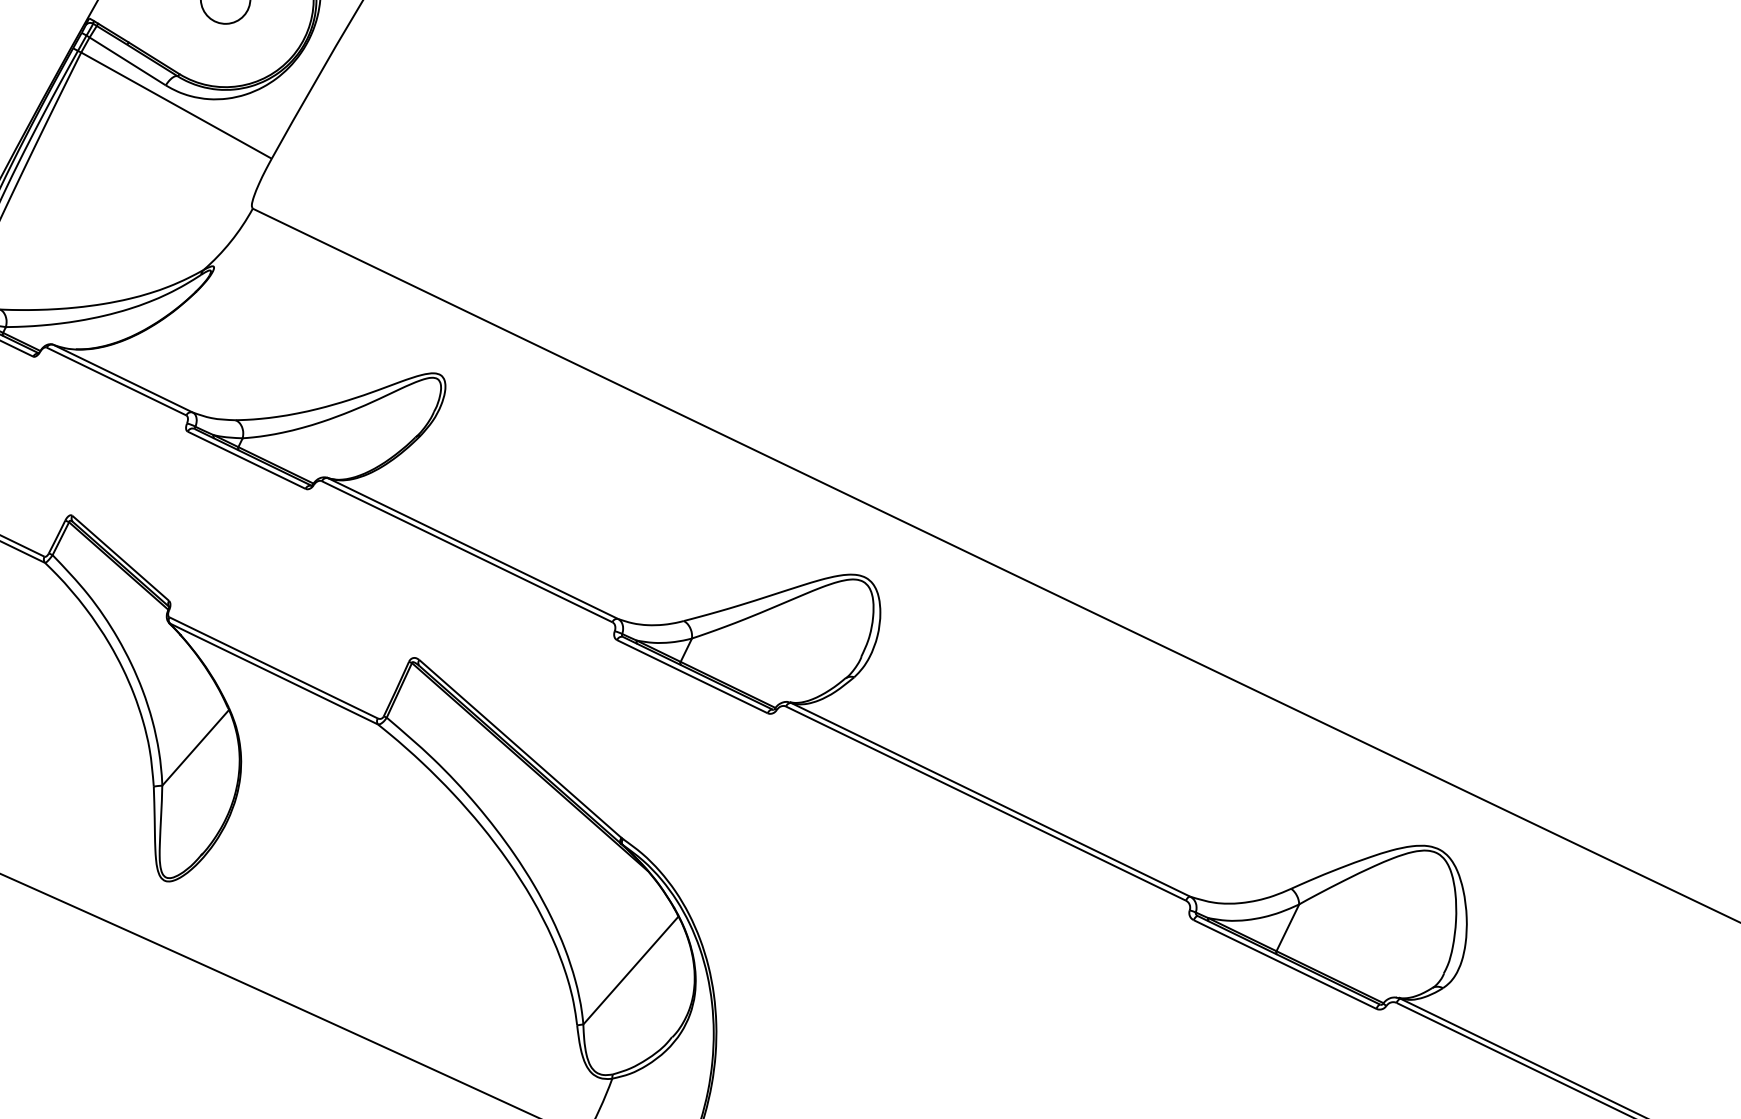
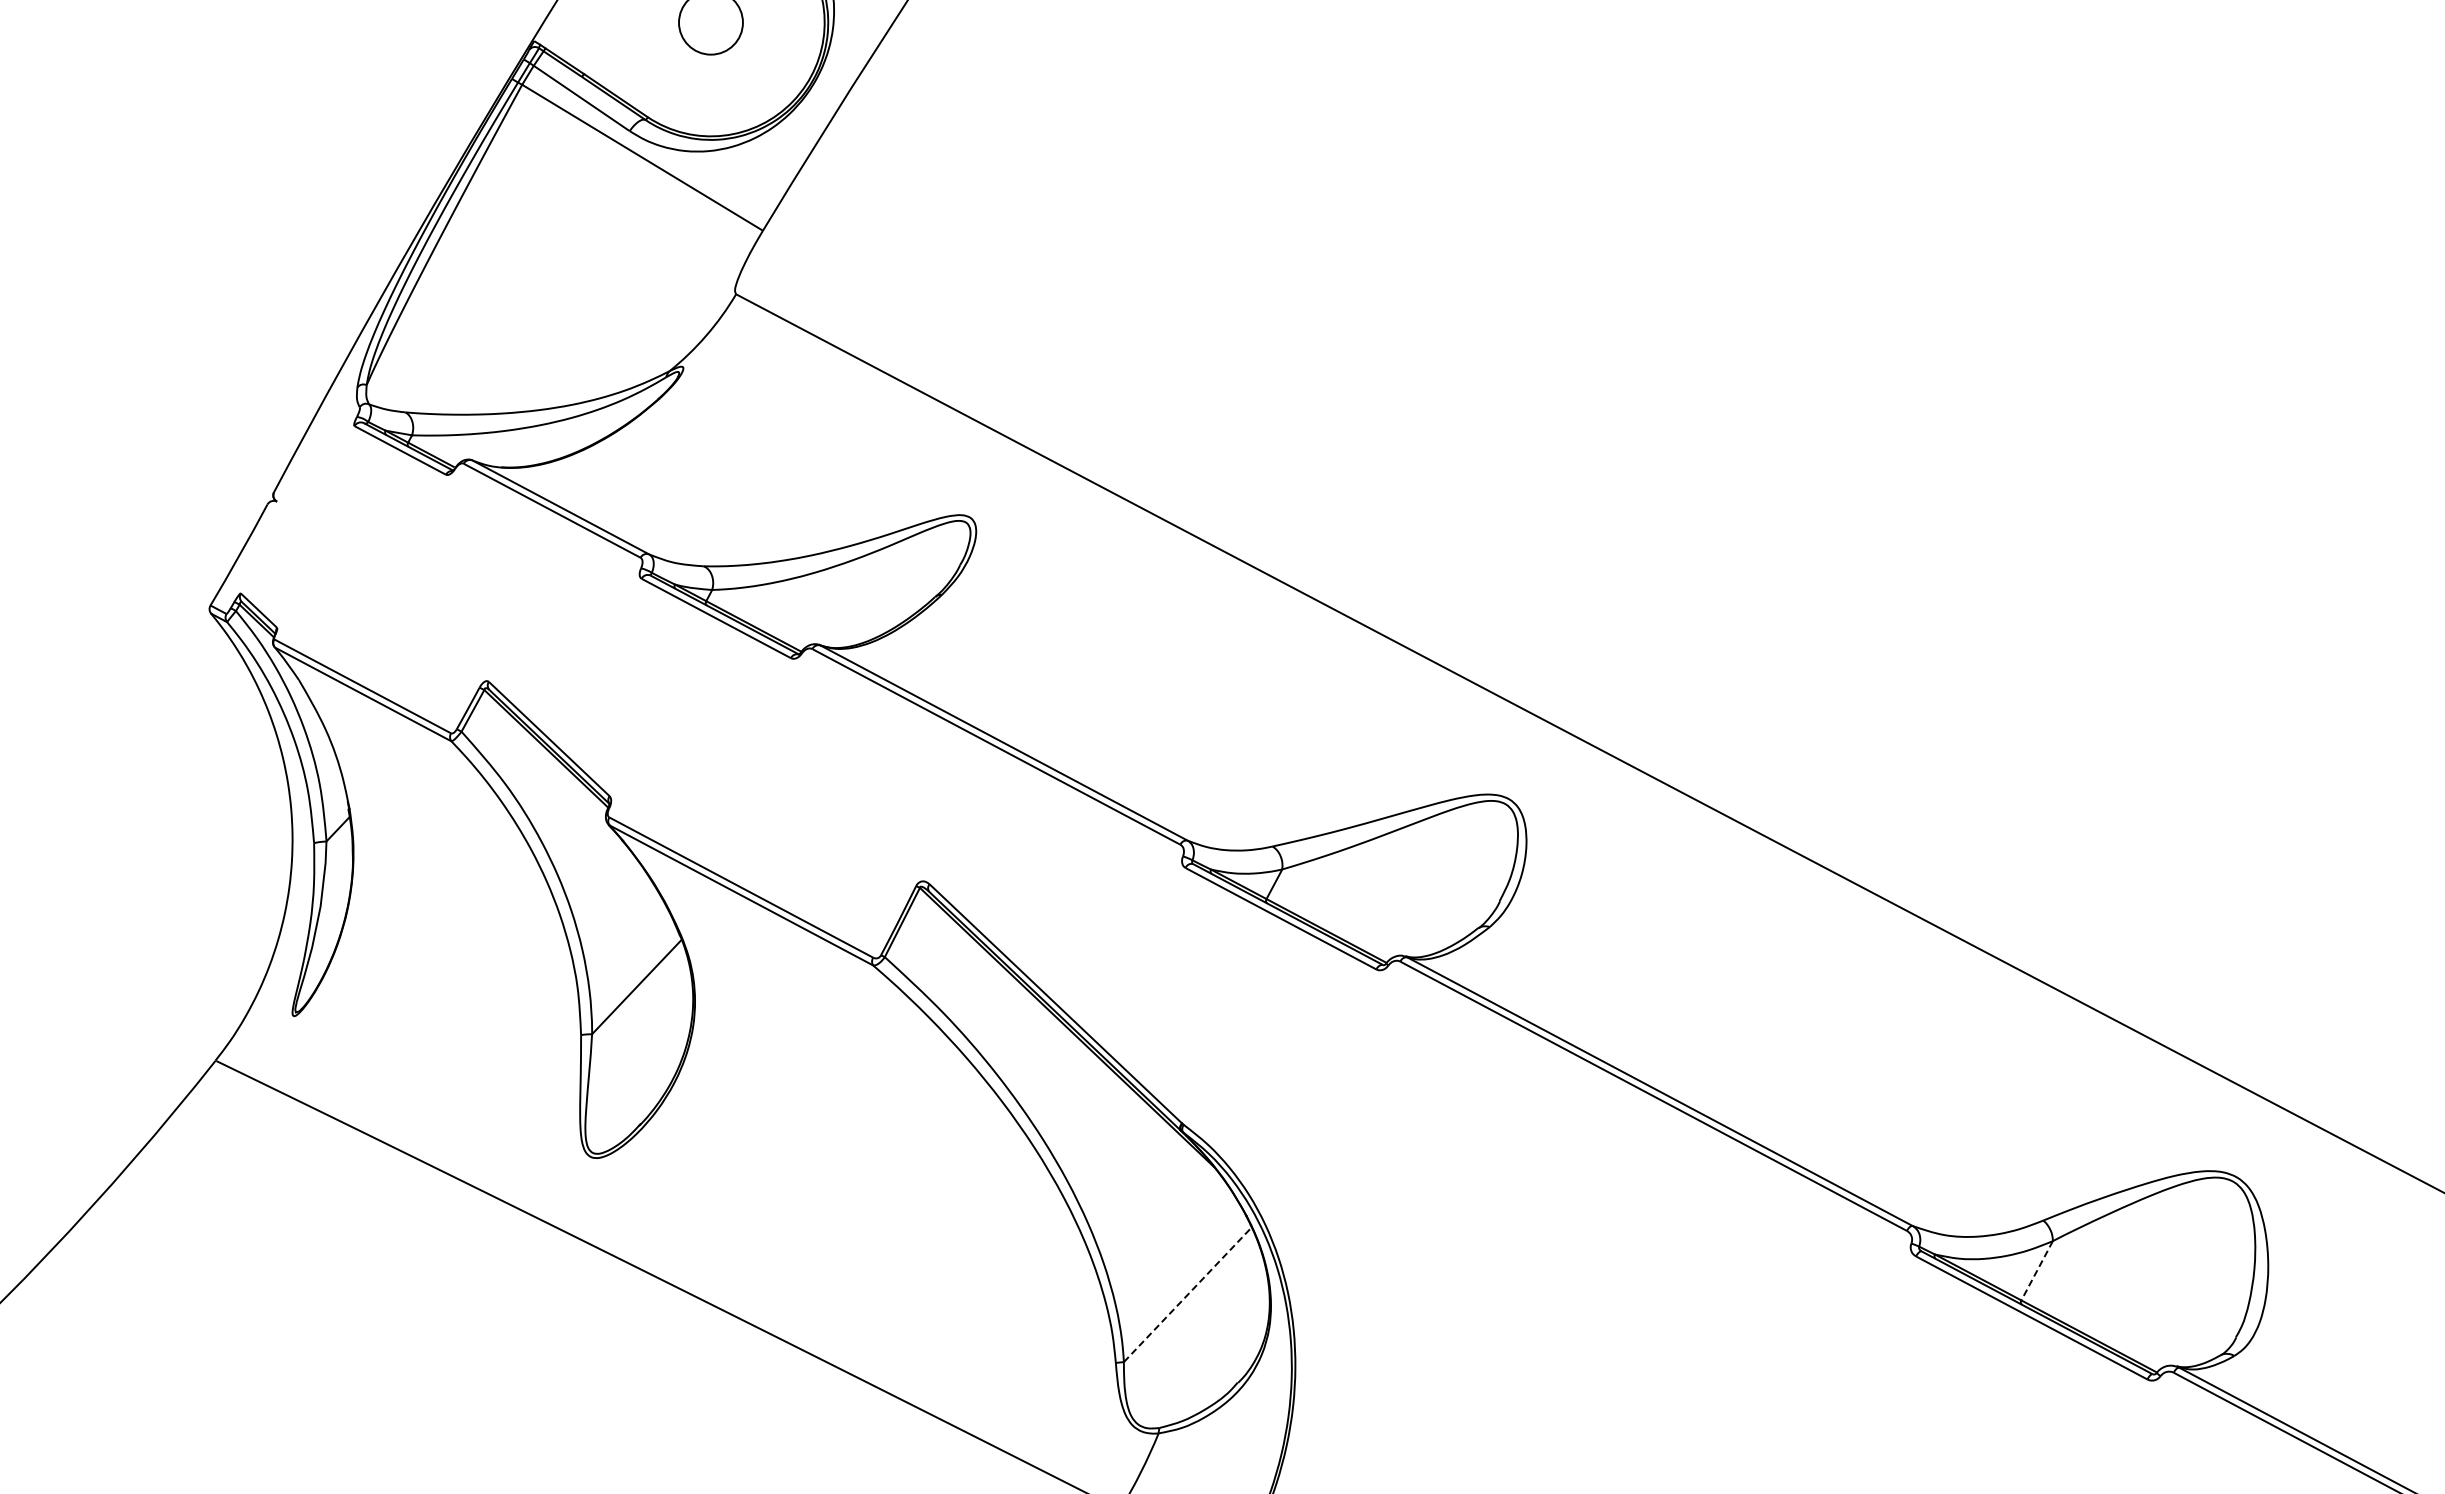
line: (1288, 927) -> (2037, 1270), solid -> dashed
line: (630, 970) -> (1187, 1294), solid -> dashed

